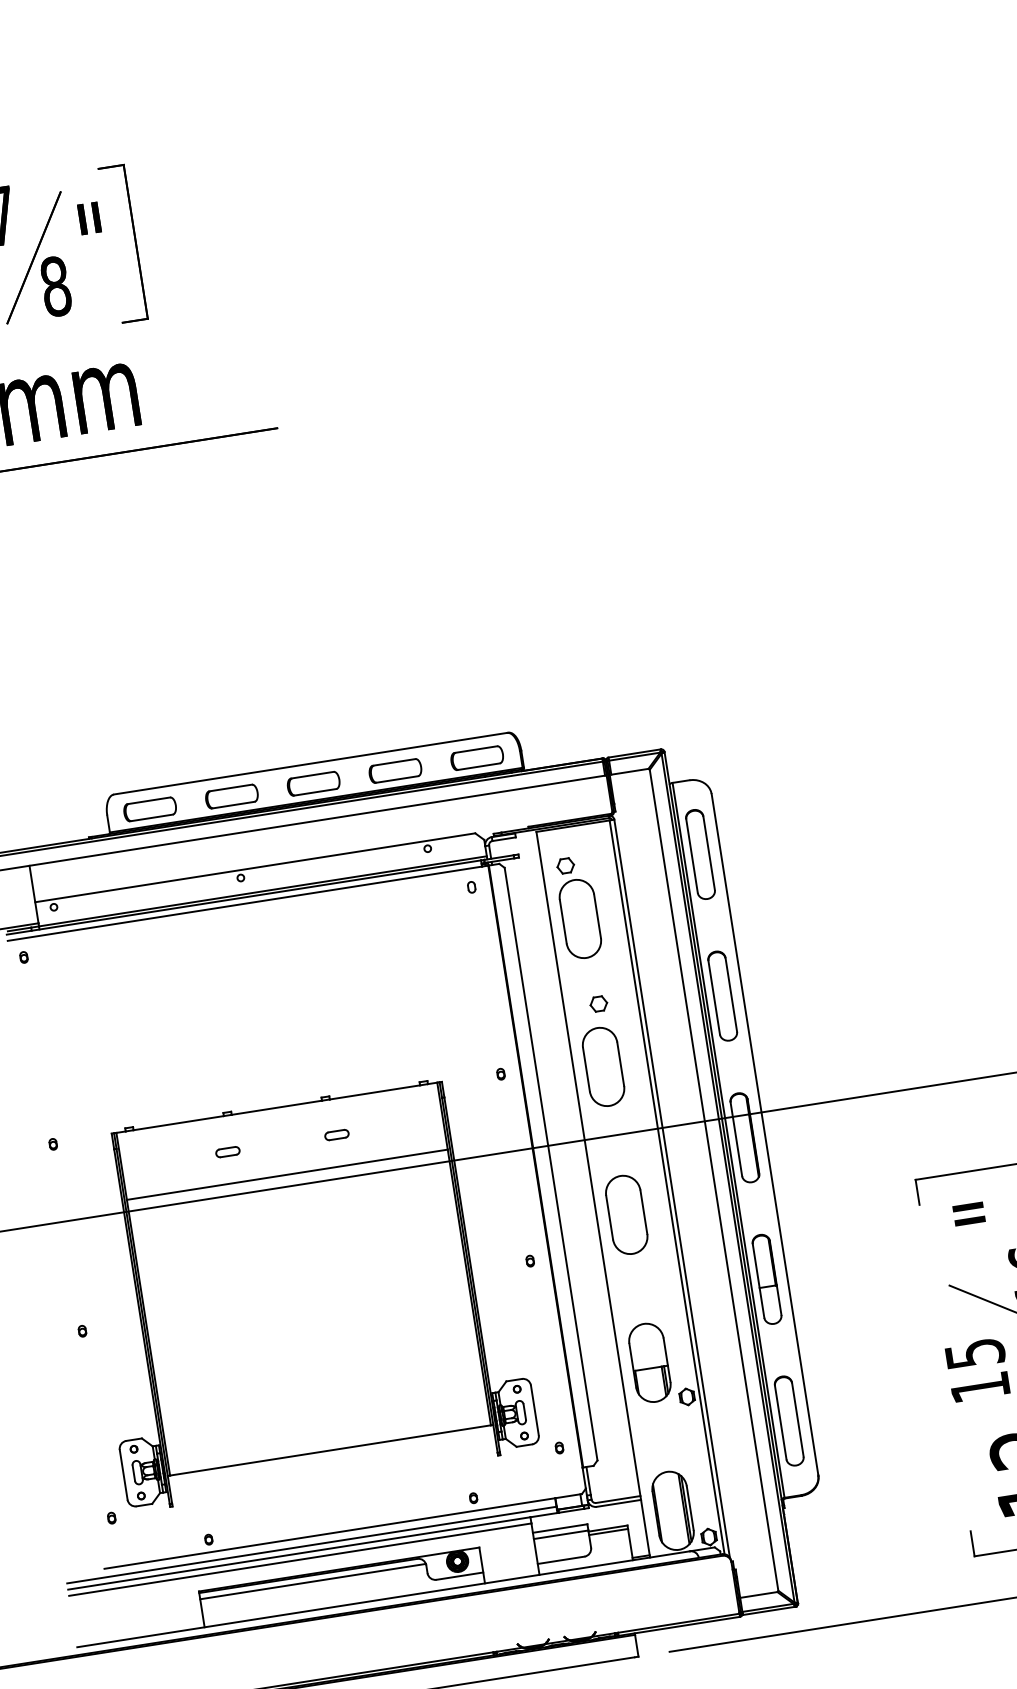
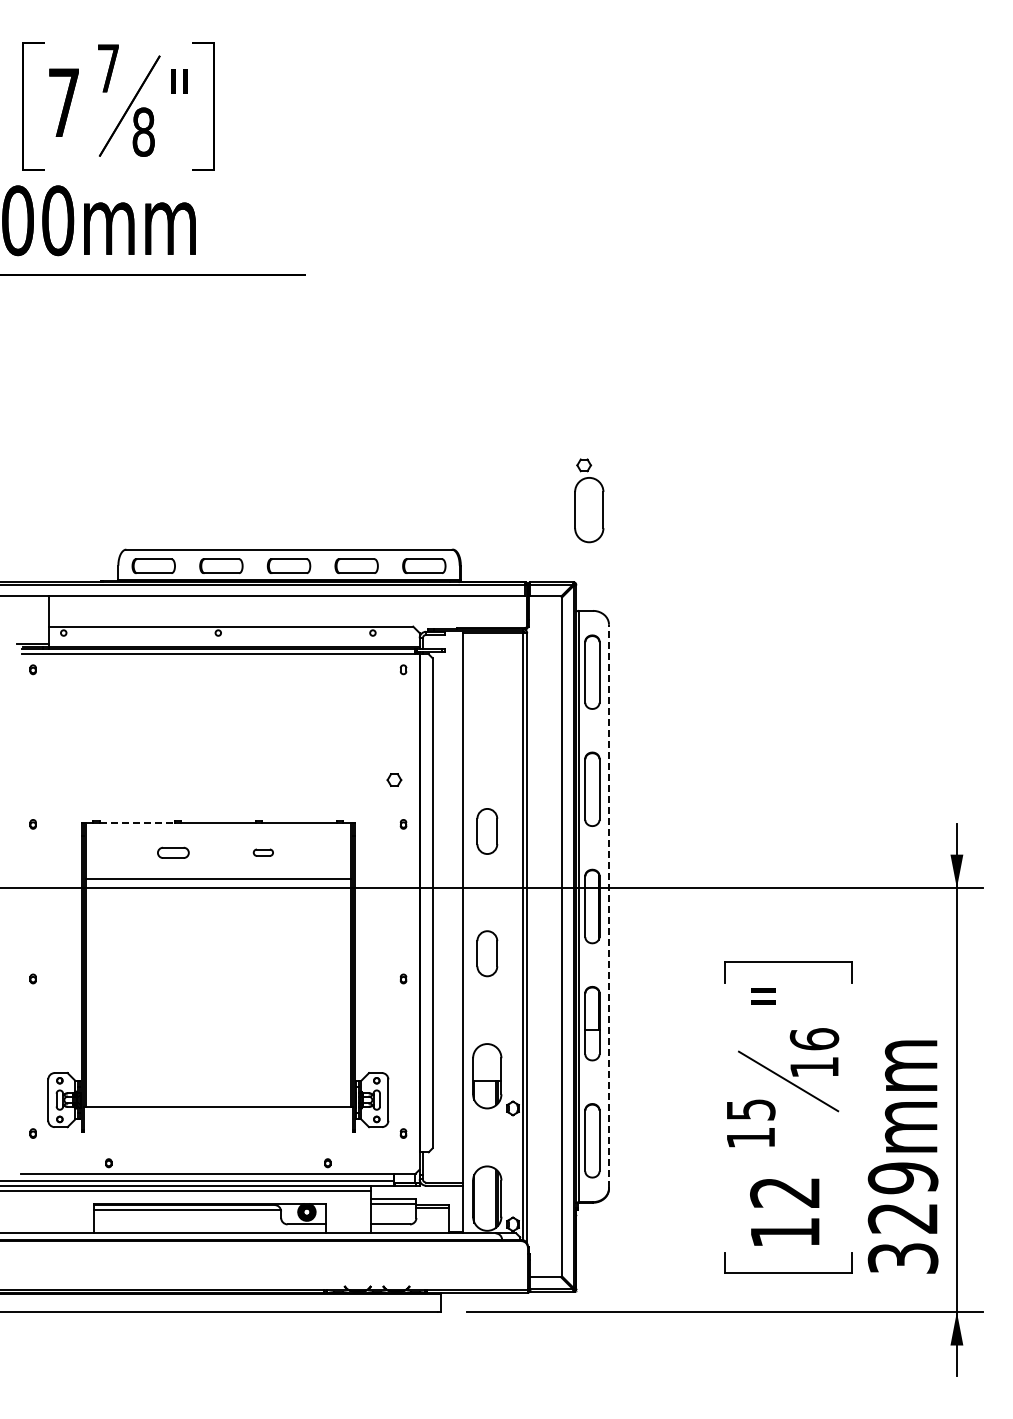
part: (578, 907) -> (589, 500), moved
part: (598, 1003) -> (394, 779), moved
part: (603, 1066) -> (487, 831), size x0.7
line: (179, 1123) -> (137, 823), solid -> dashed
line: (765, 1134) -> (609, 906), solid -> dashed
part: (226, 1151) -> (172, 852), size x1.6
part: (626, 1214) -> (487, 953), size x0.7

